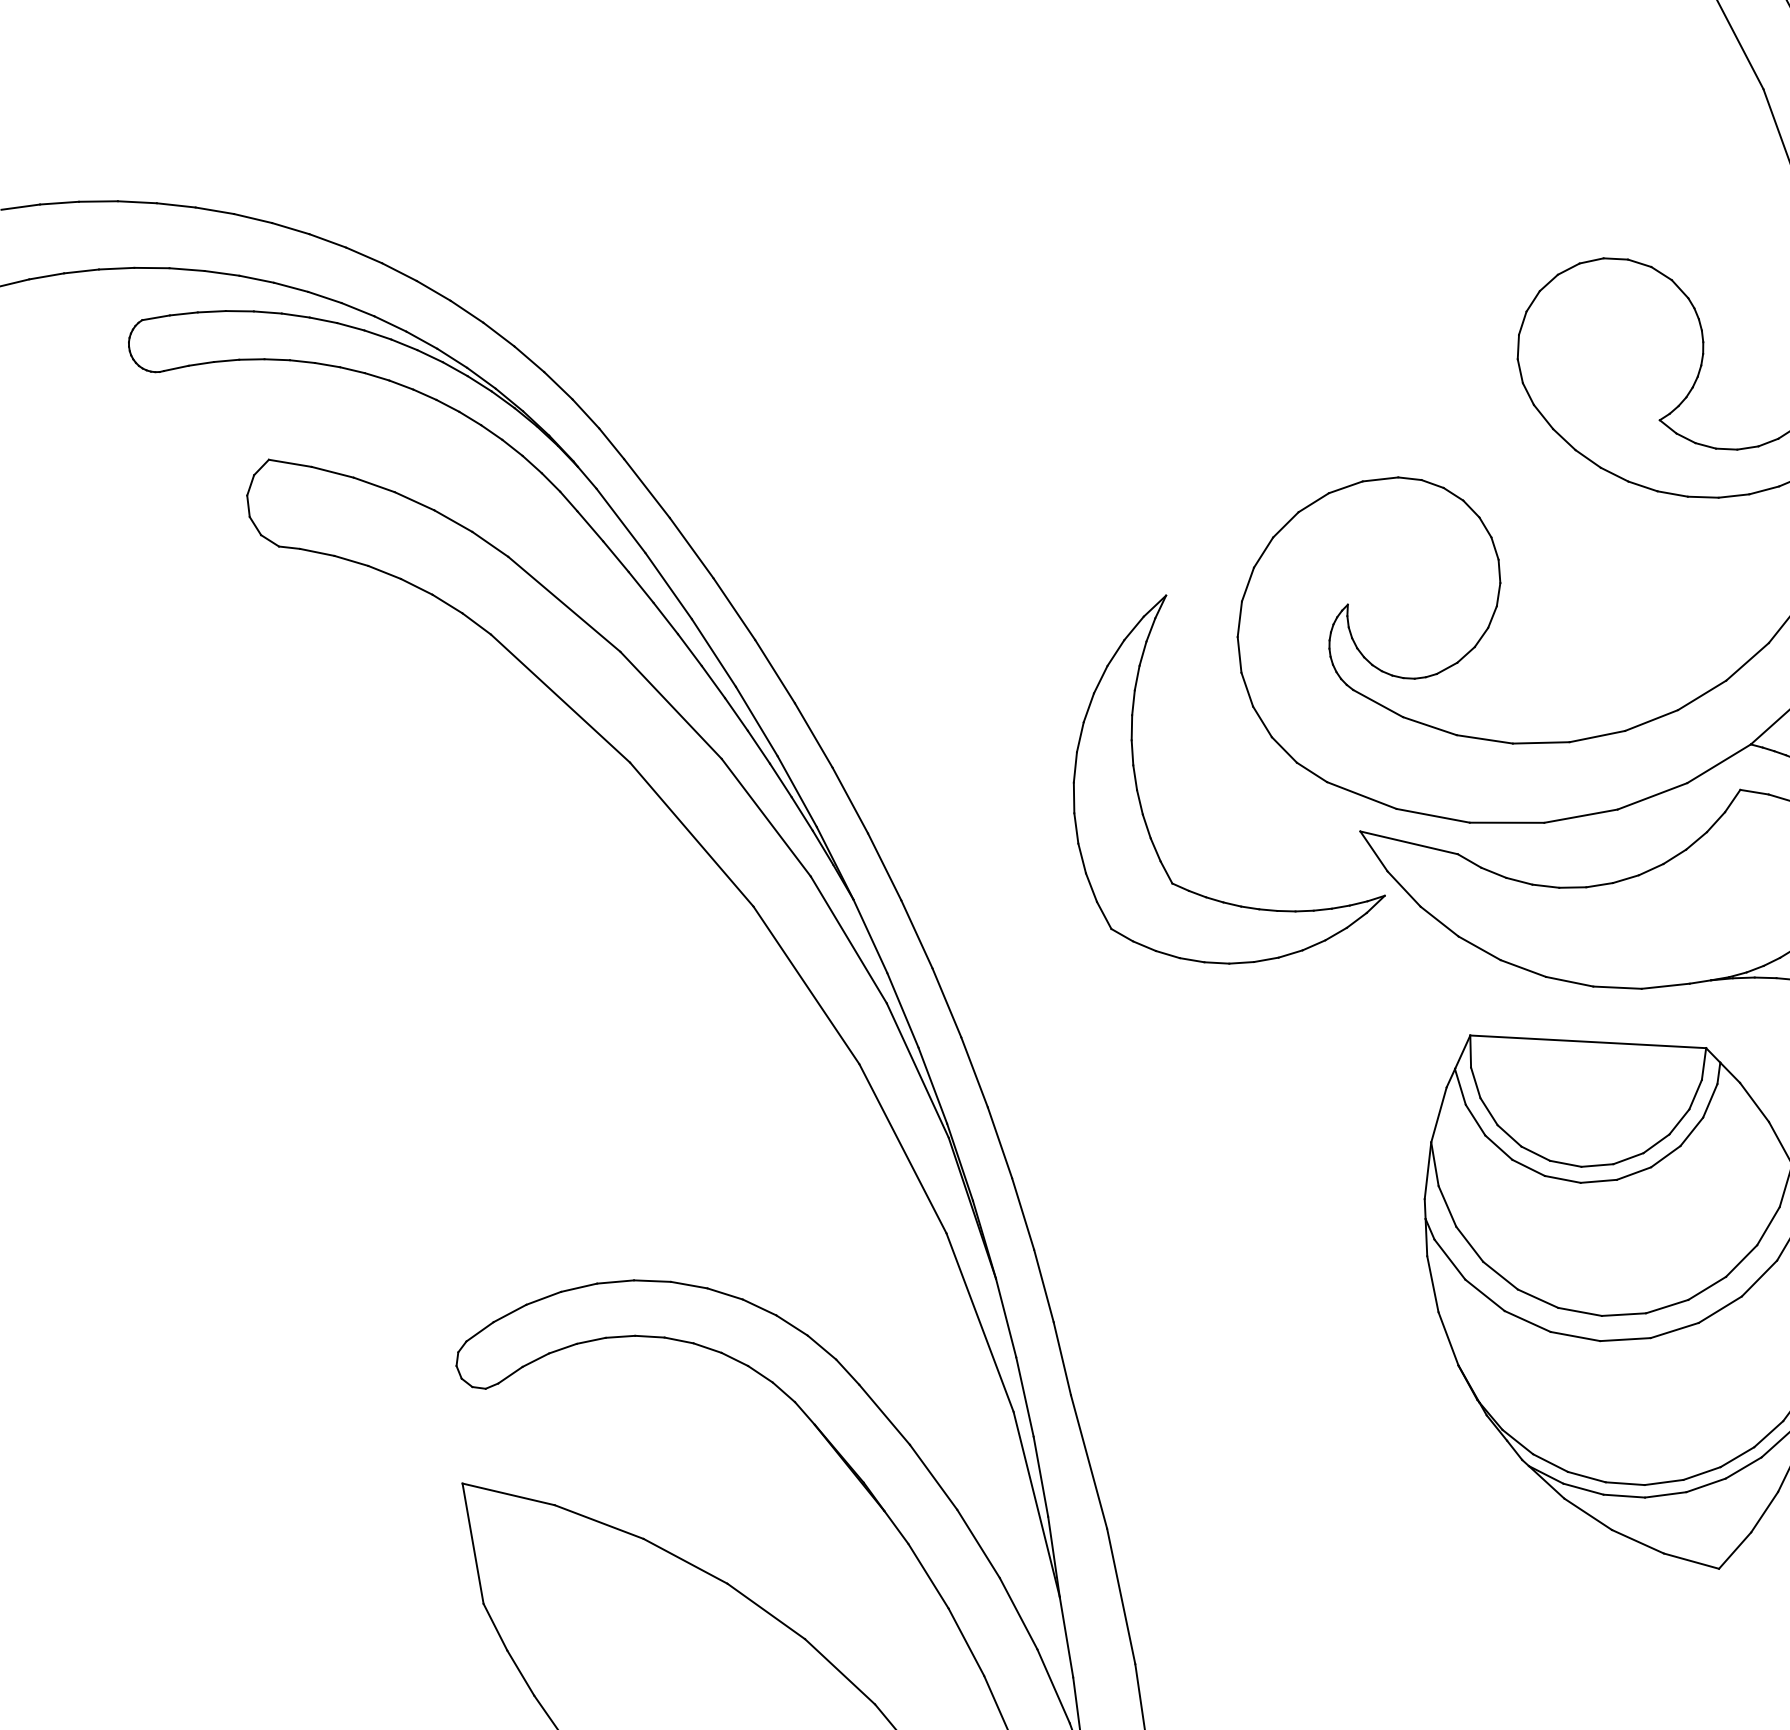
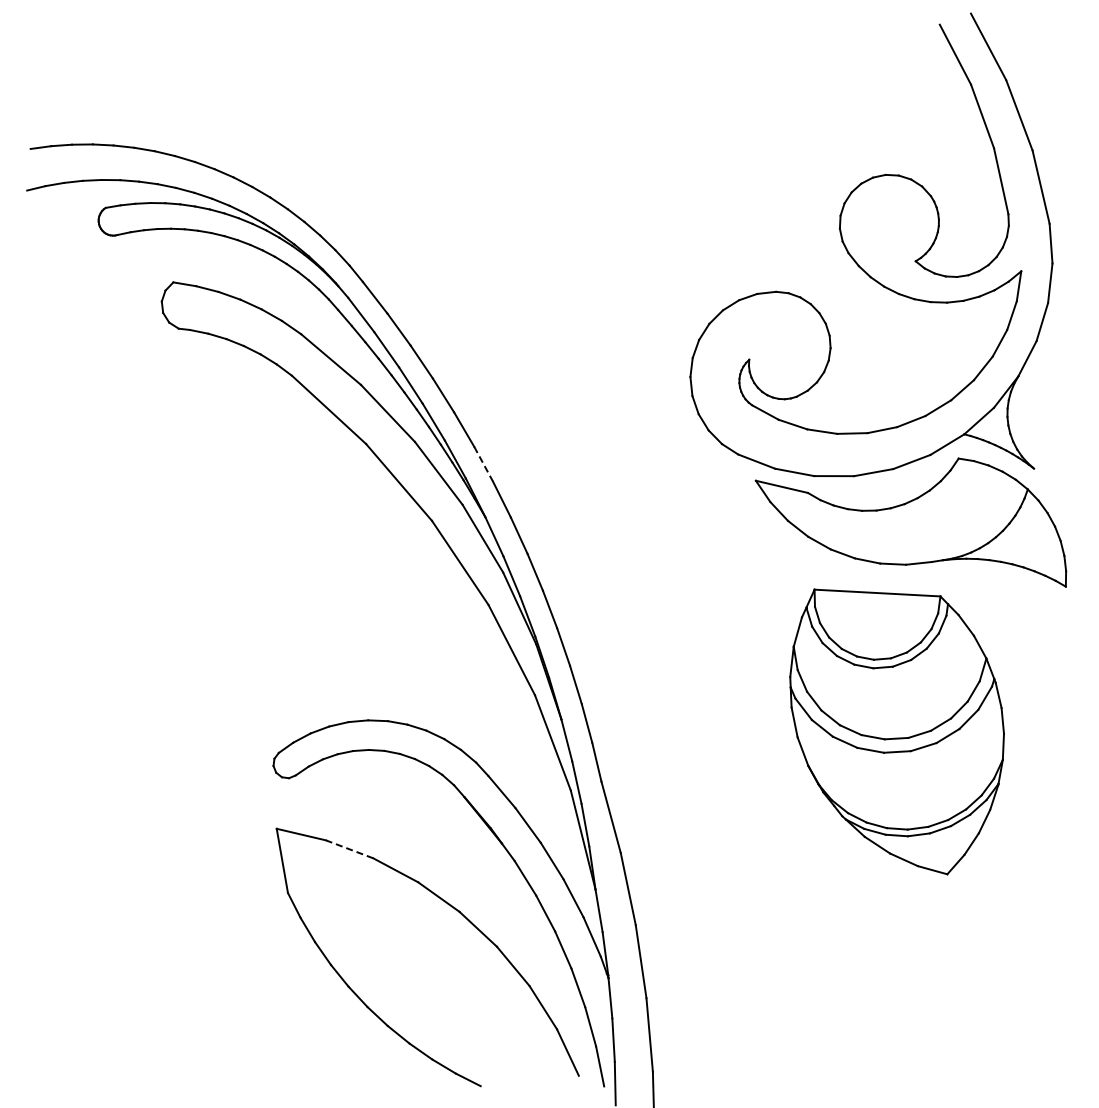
part: (1140, 793) -> (638, 460), removed
line: (849, 800) -> (483, 464), solid -> dashed
line: (598, 1522) -> (349, 849), solid -> dashed

